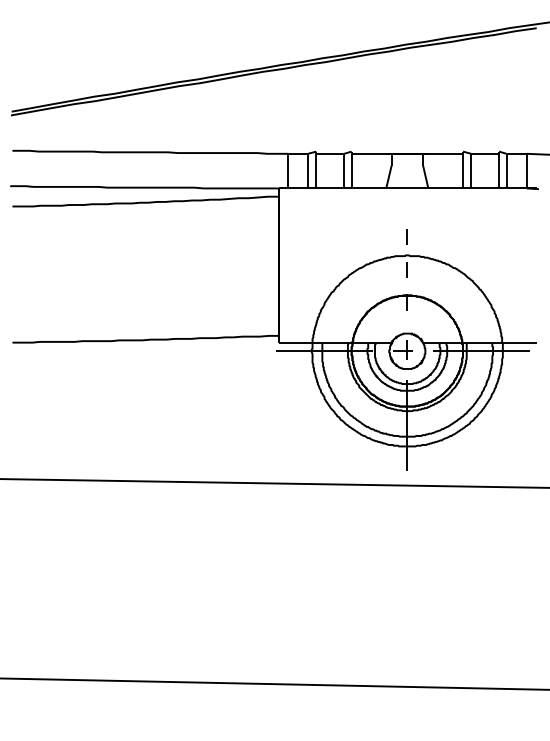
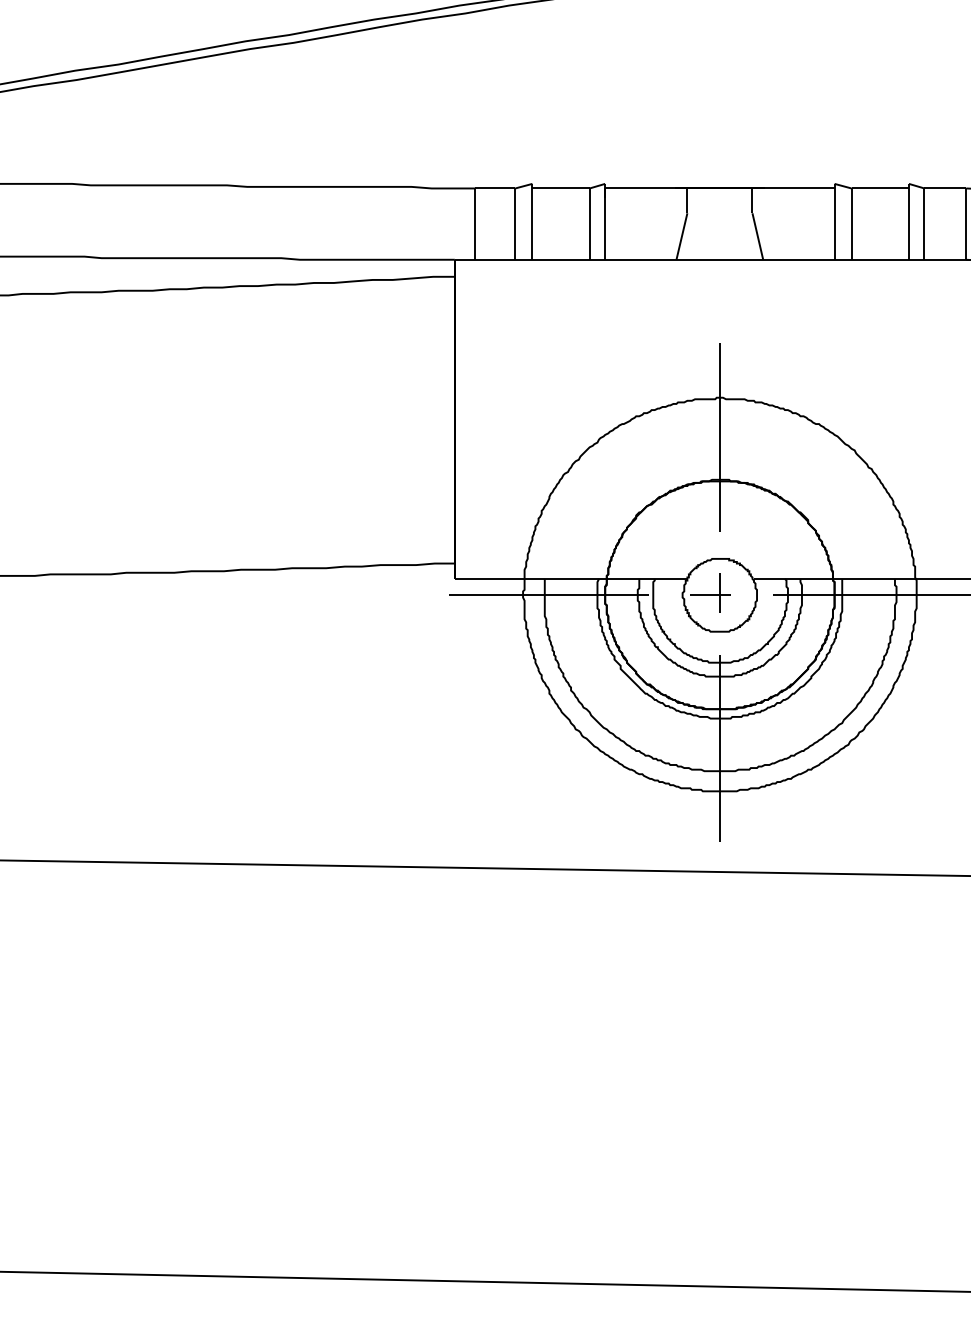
line: (407, 274) -> (720, 437), dashed -> solid

